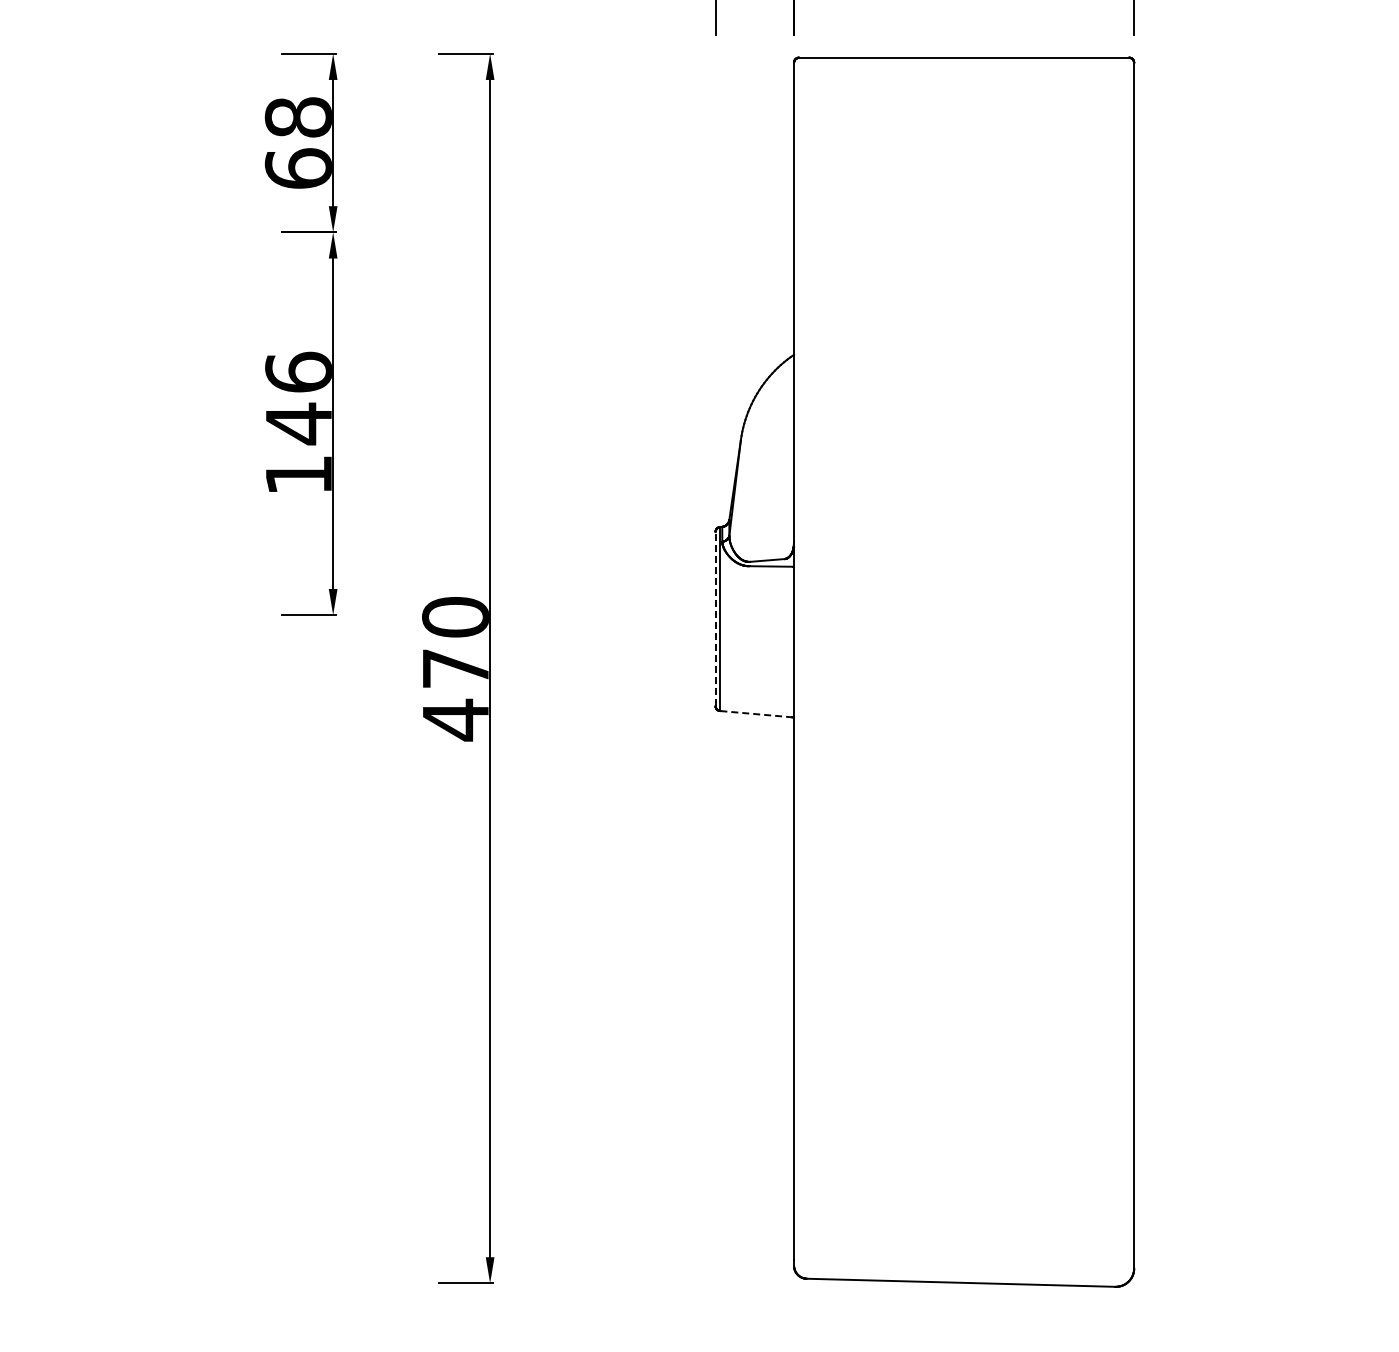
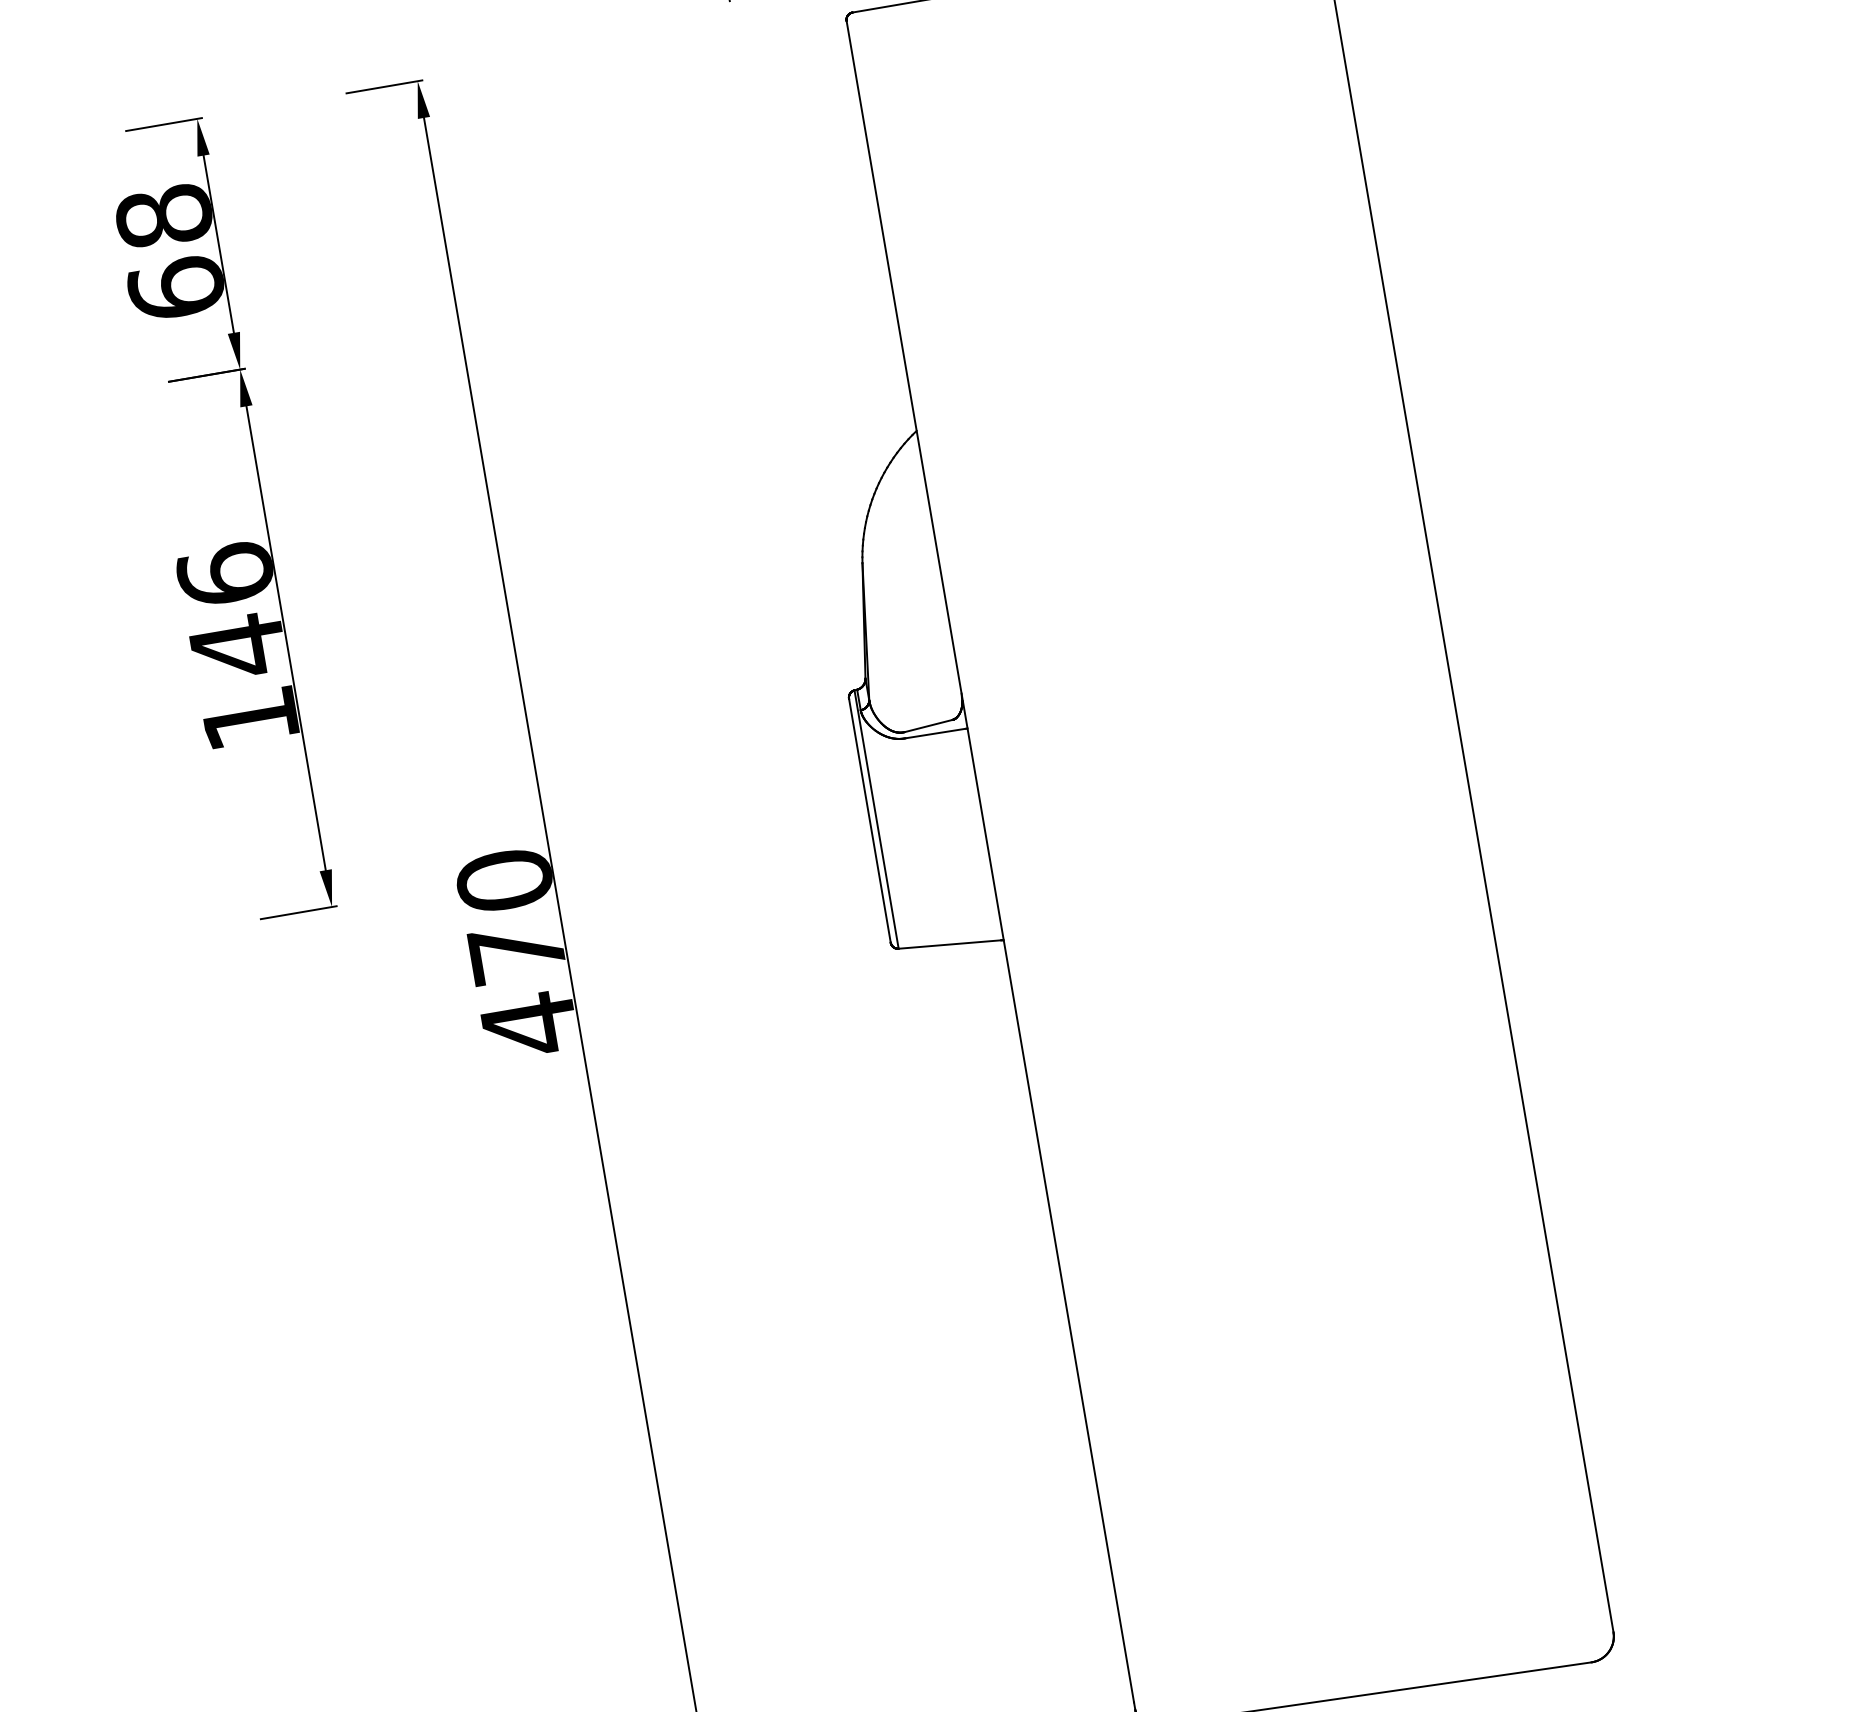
line: (715, 619) -> (869, 821), dashed -> solid
line: (756, 714) -> (950, 944), dashed -> solid

